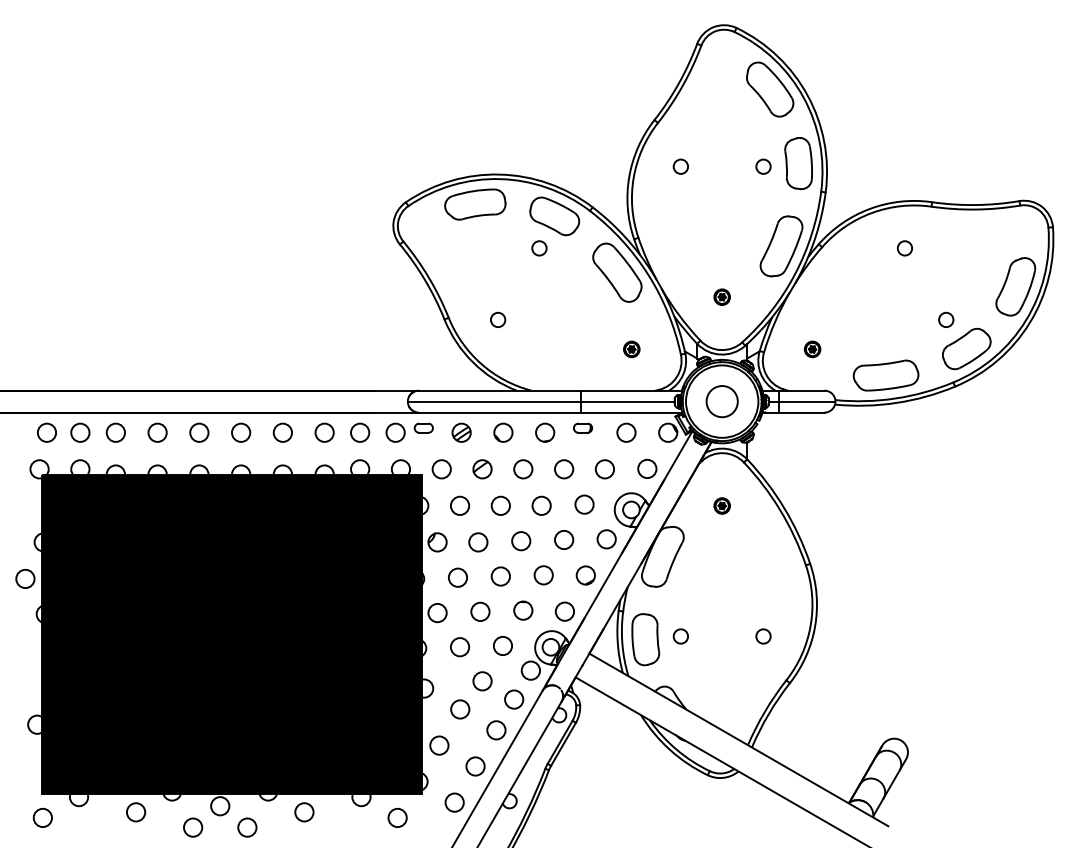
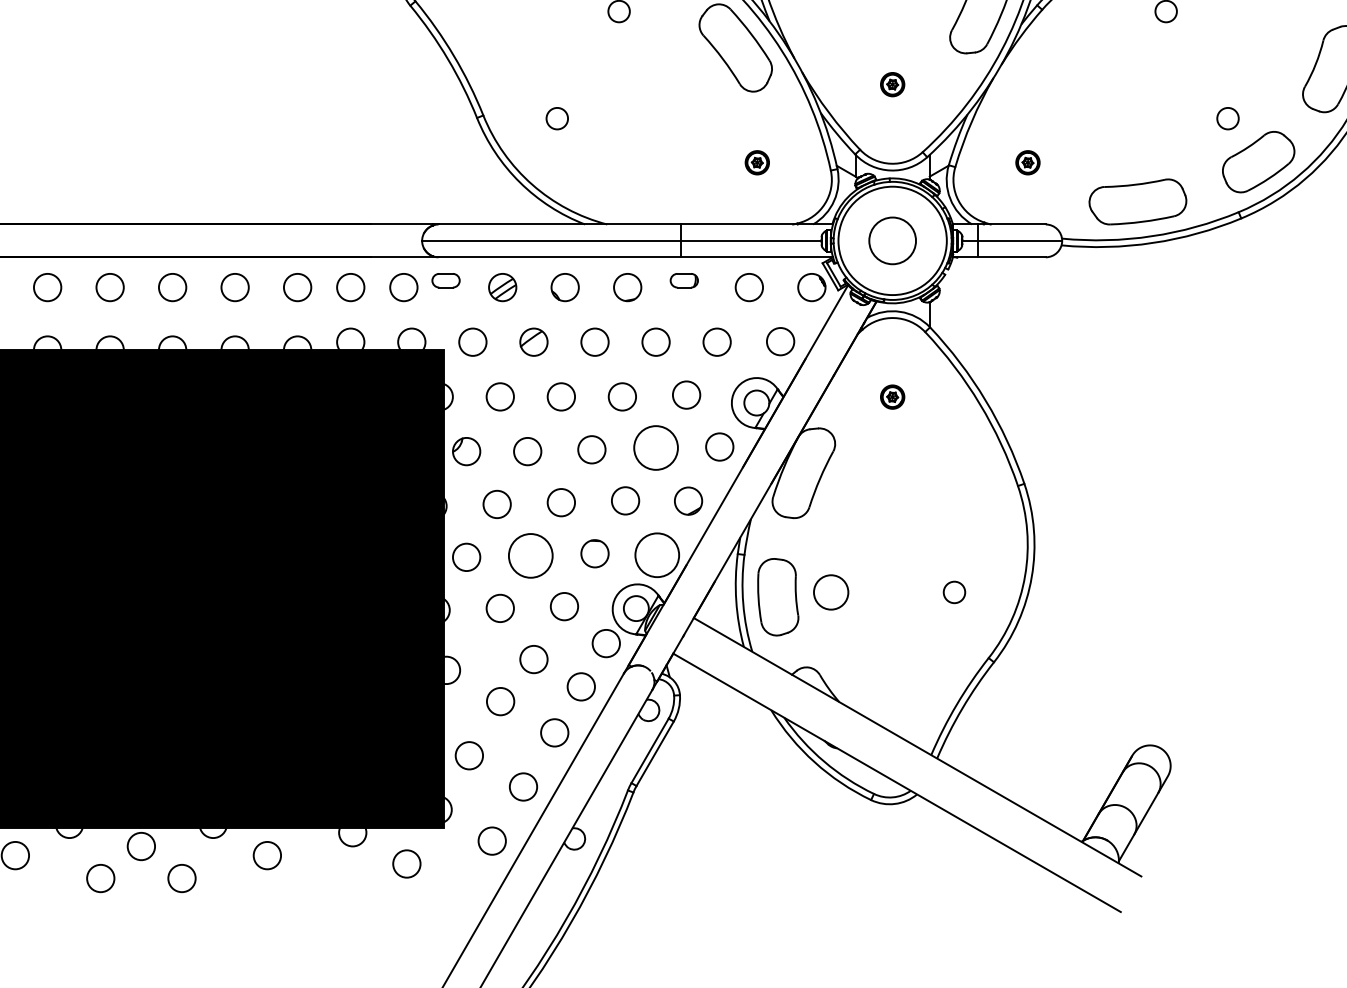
circle: (564, 539) -> (656, 447), size x1.6
circle: (480, 611) -> (530, 555), size x1.6
circle: (564, 611) -> (656, 555), size x1.6
circle: (680, 636) -> (830, 592), size x1.6

